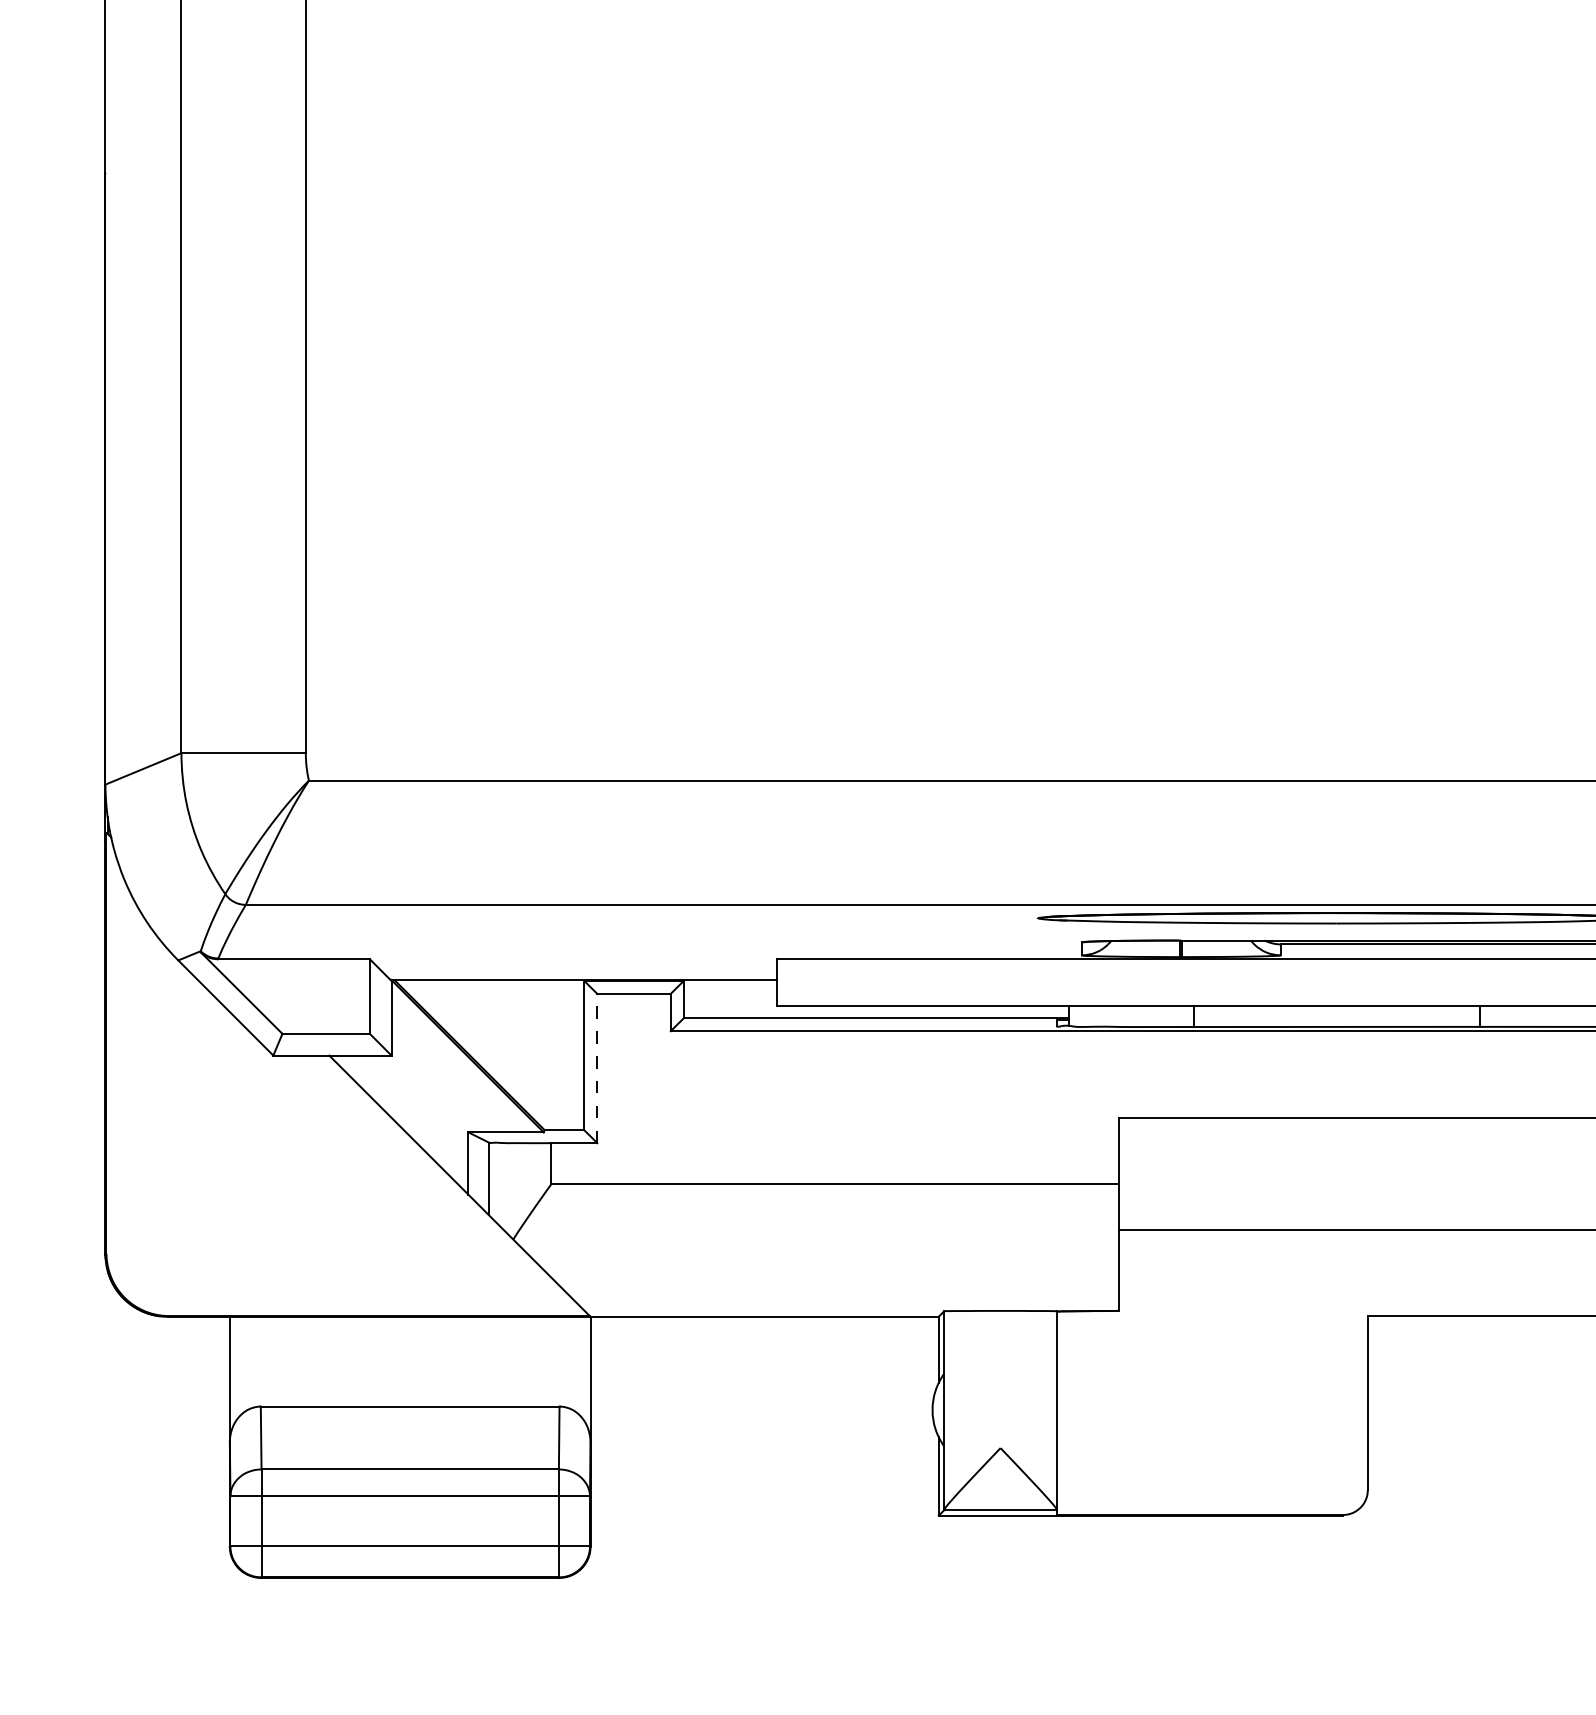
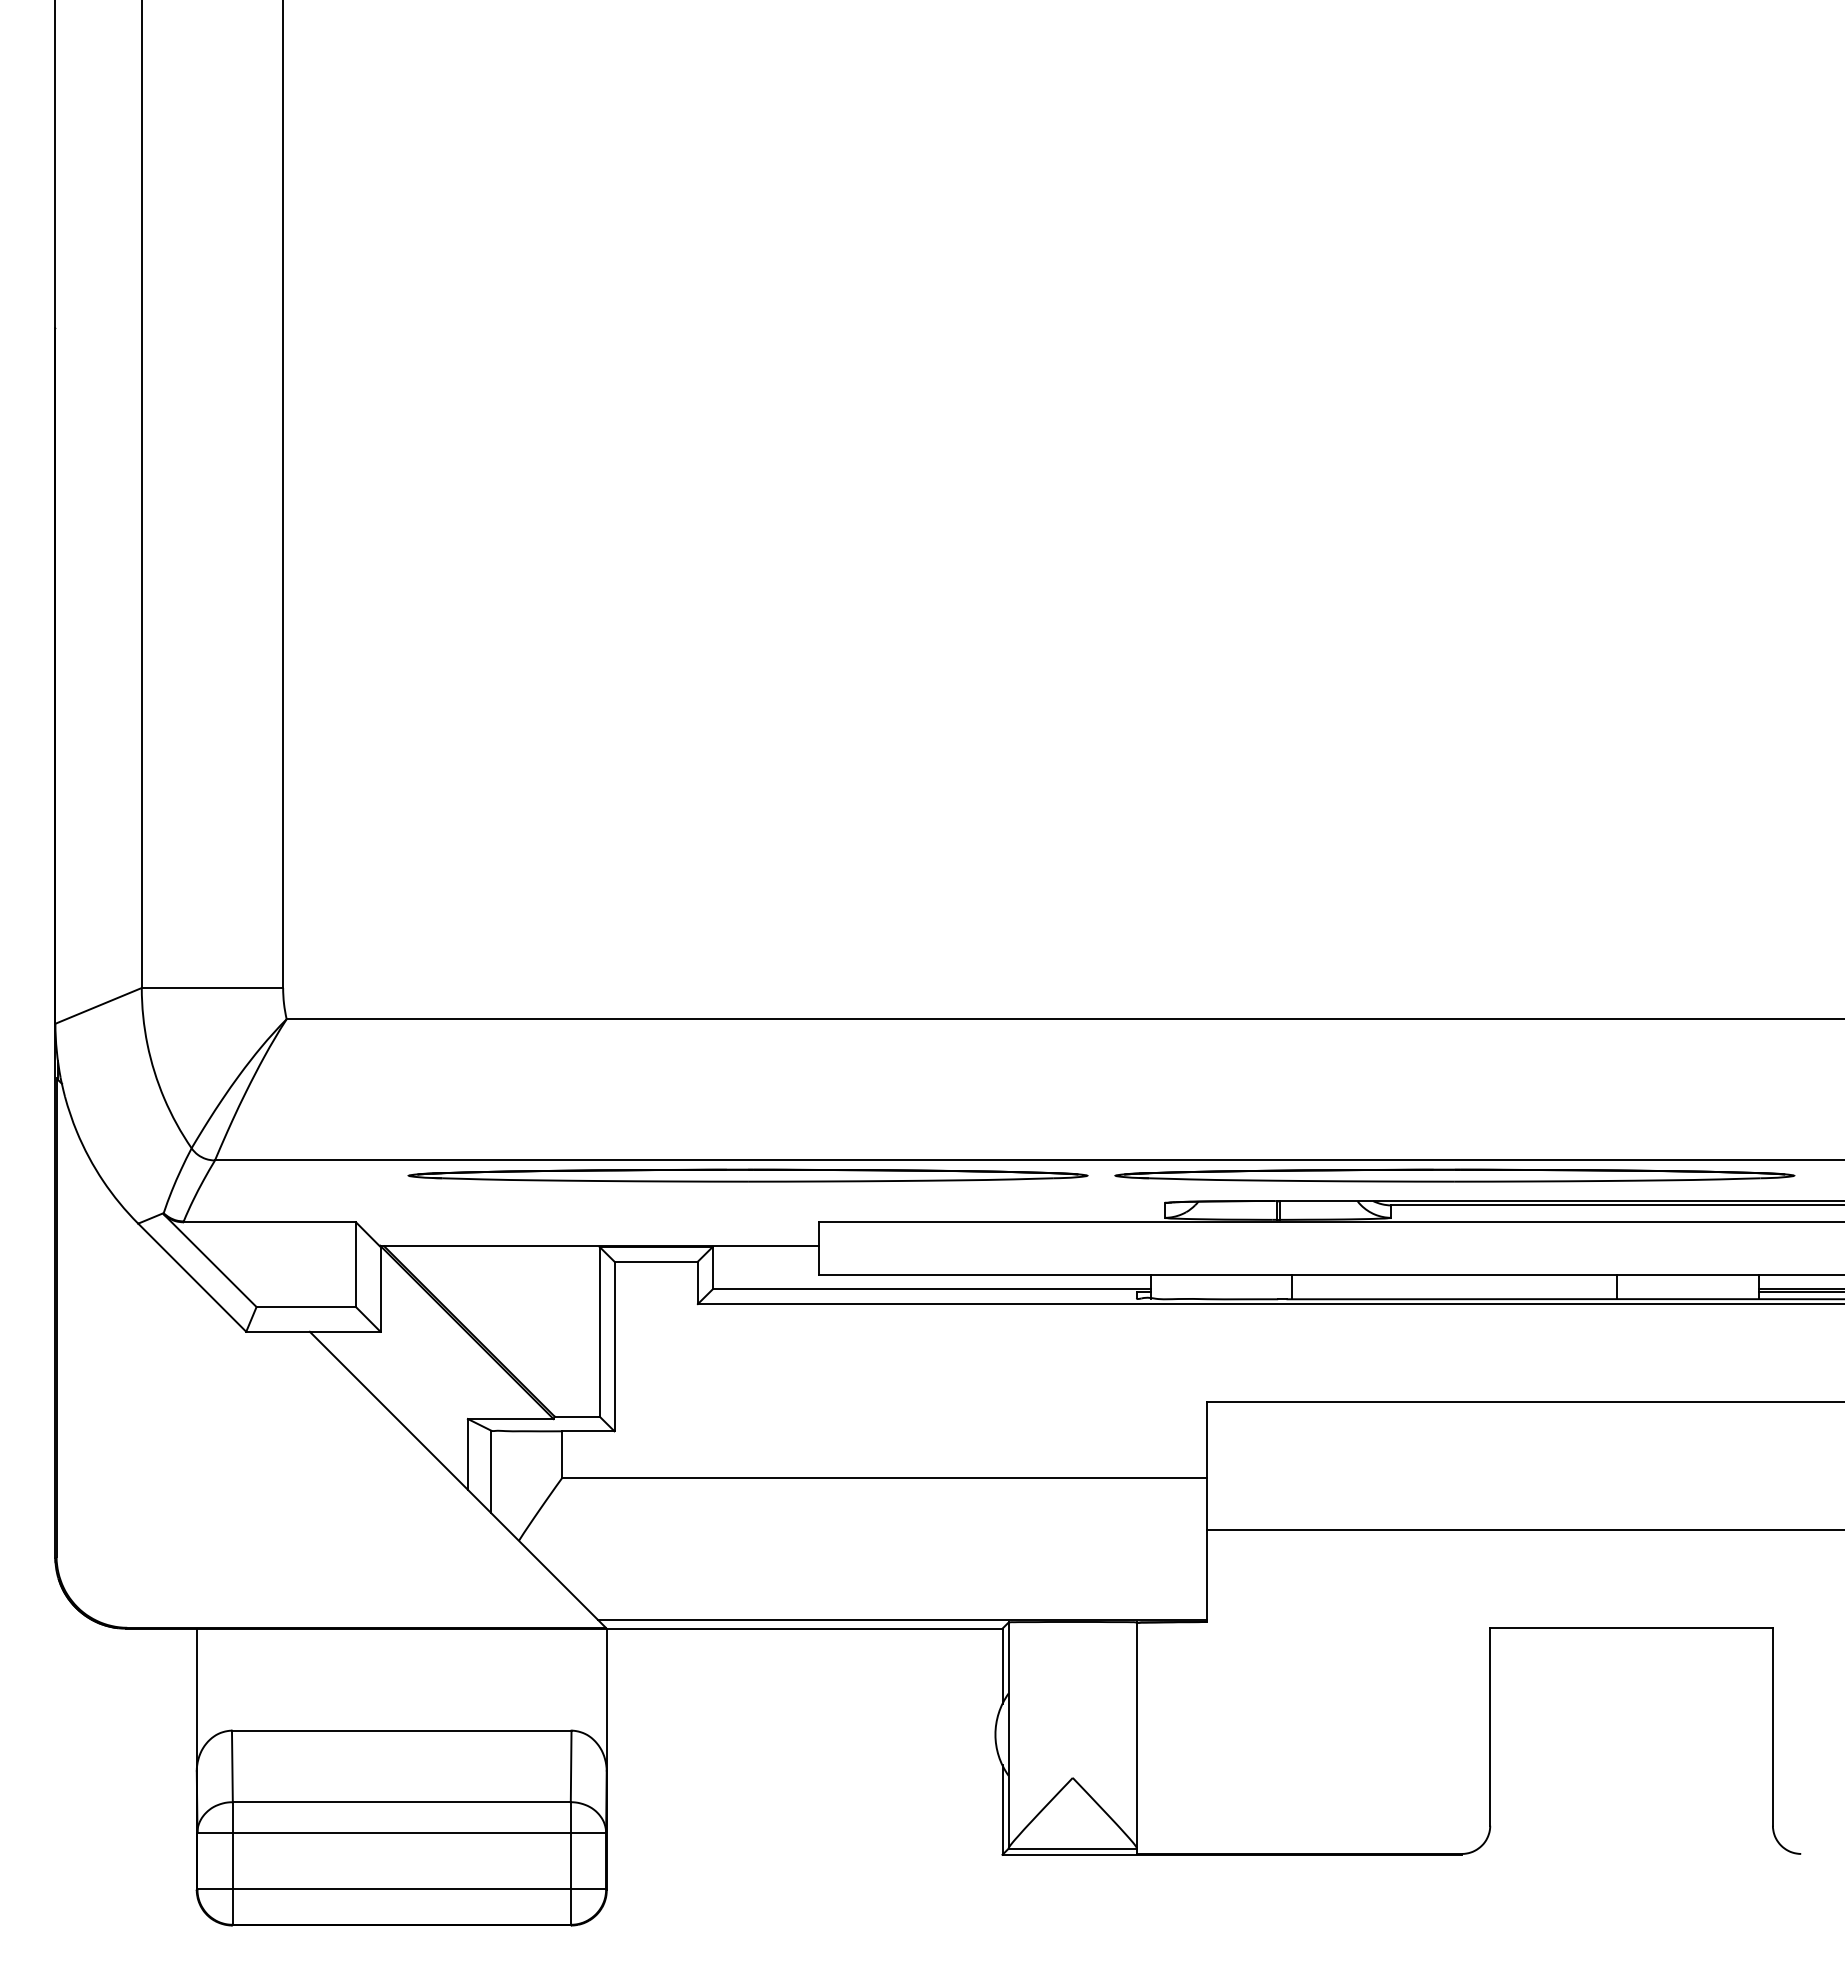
part: (714, 918) -> (747, 1175), added
line: (597, 1068) -> (614, 1346), dashed -> solid
line: (850, 1308) -> (902, 1619), added

